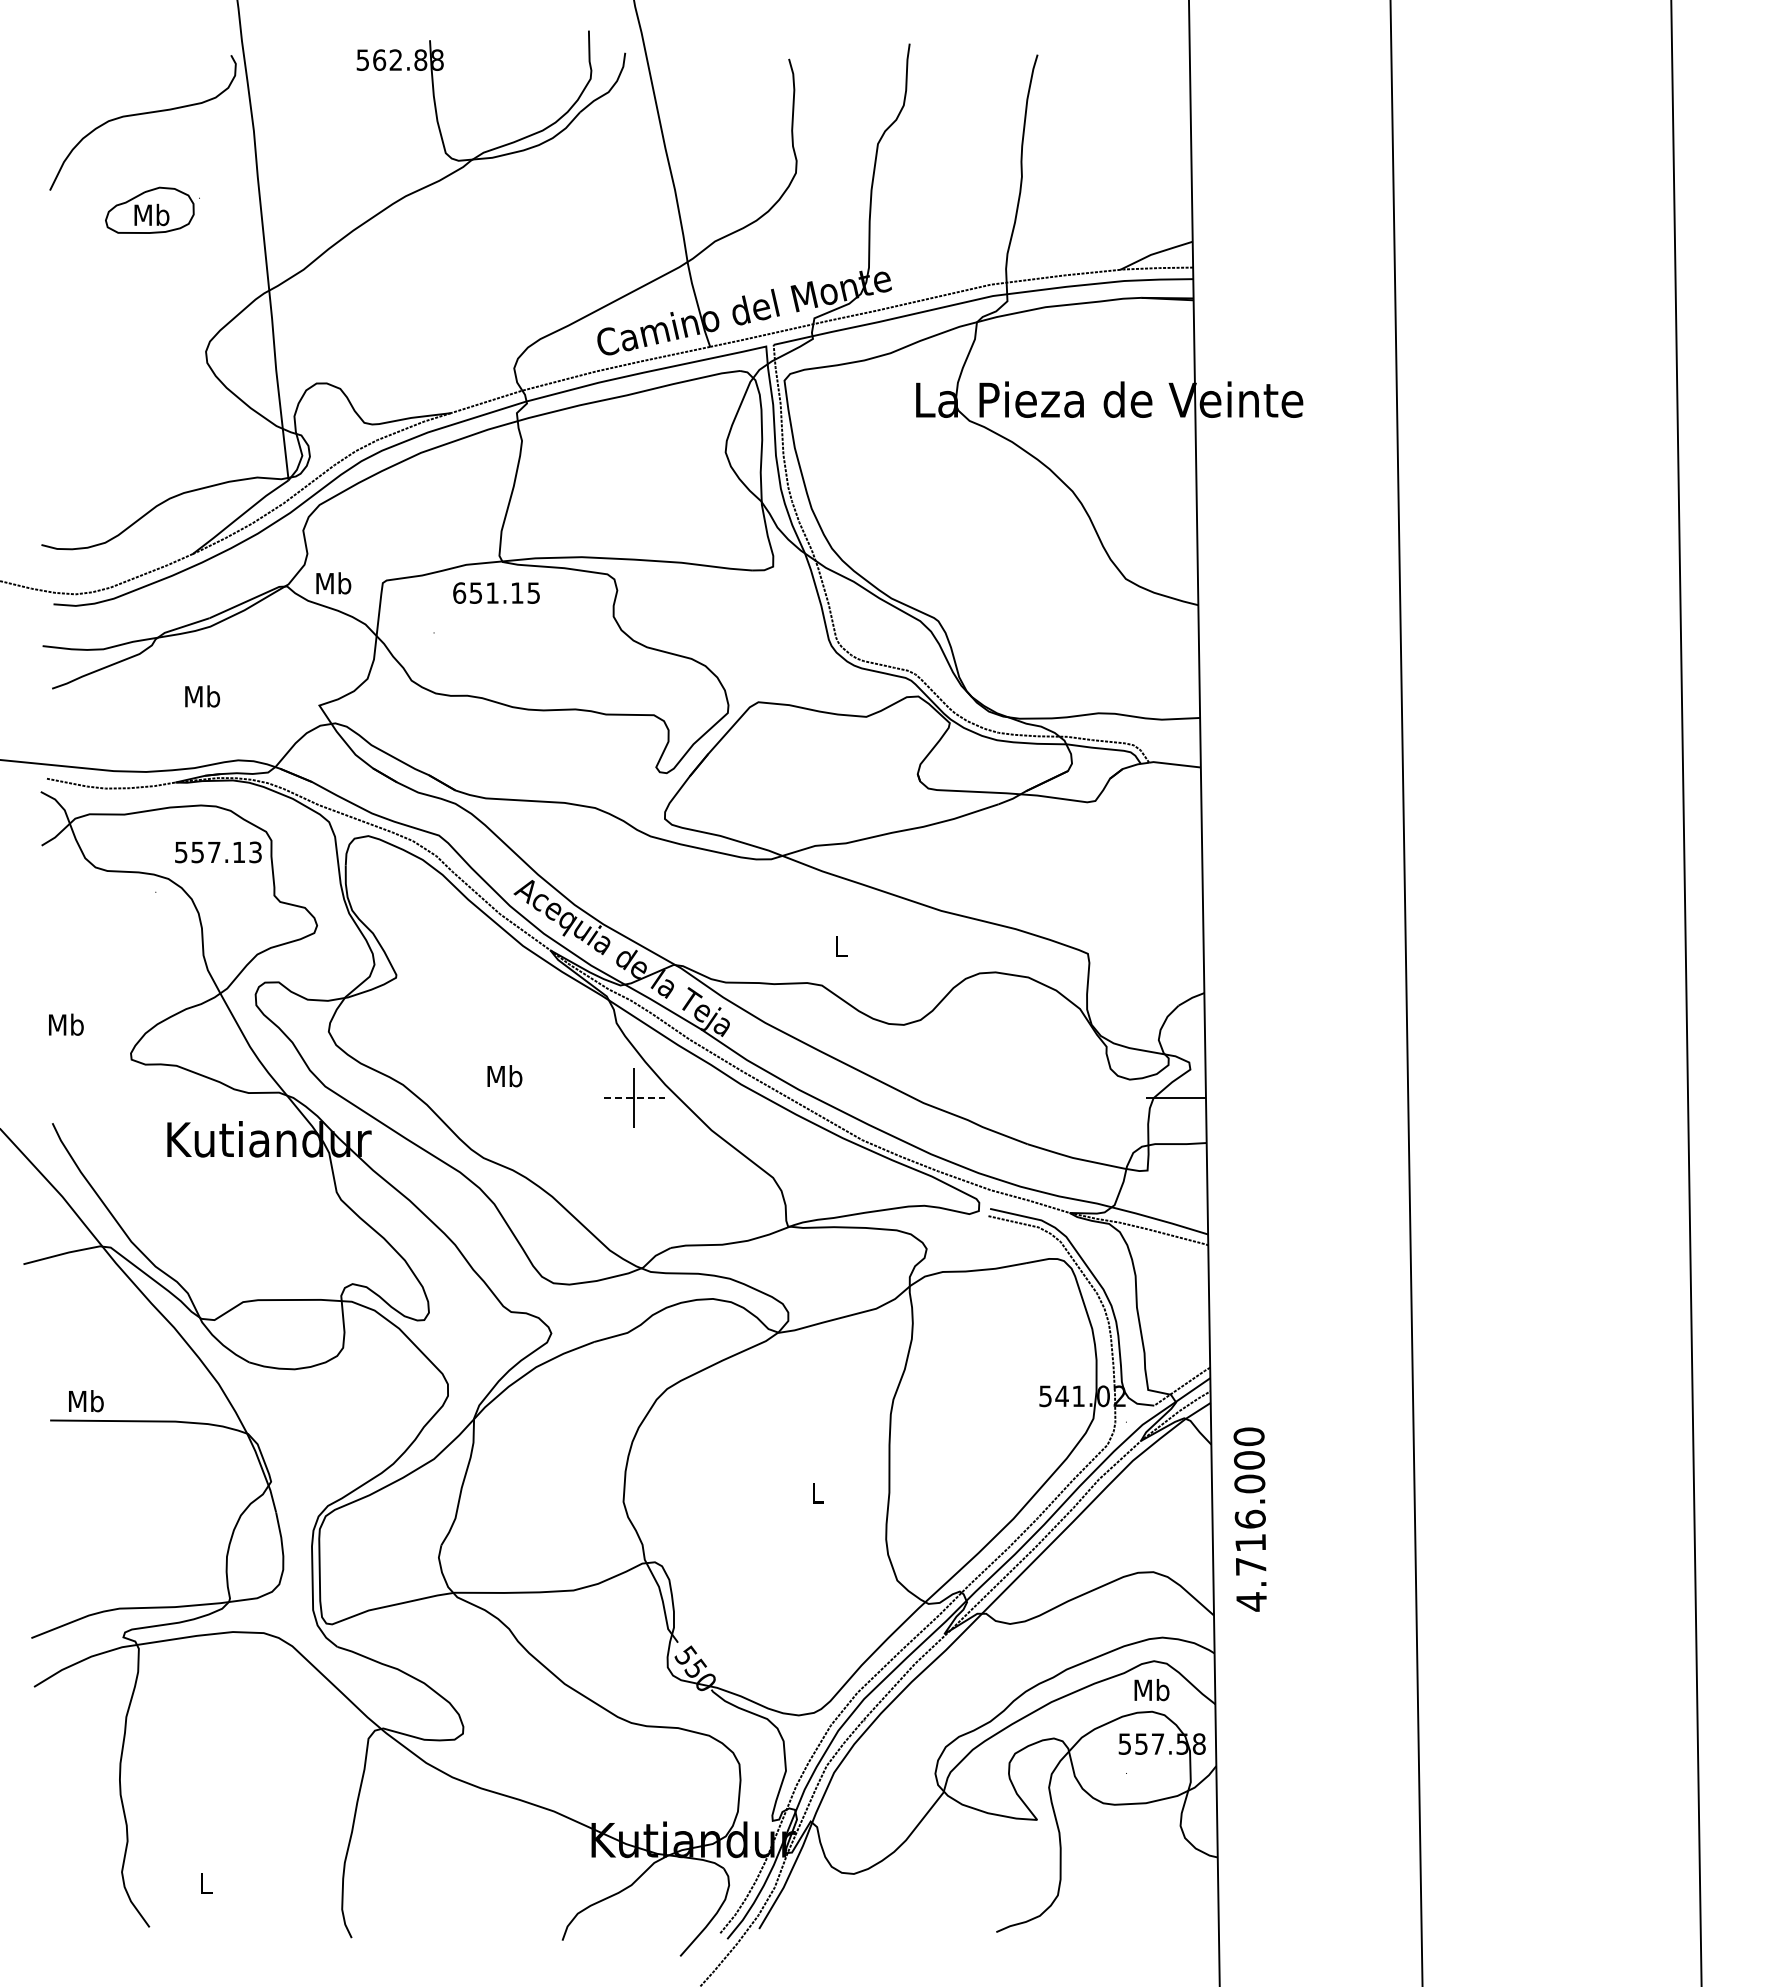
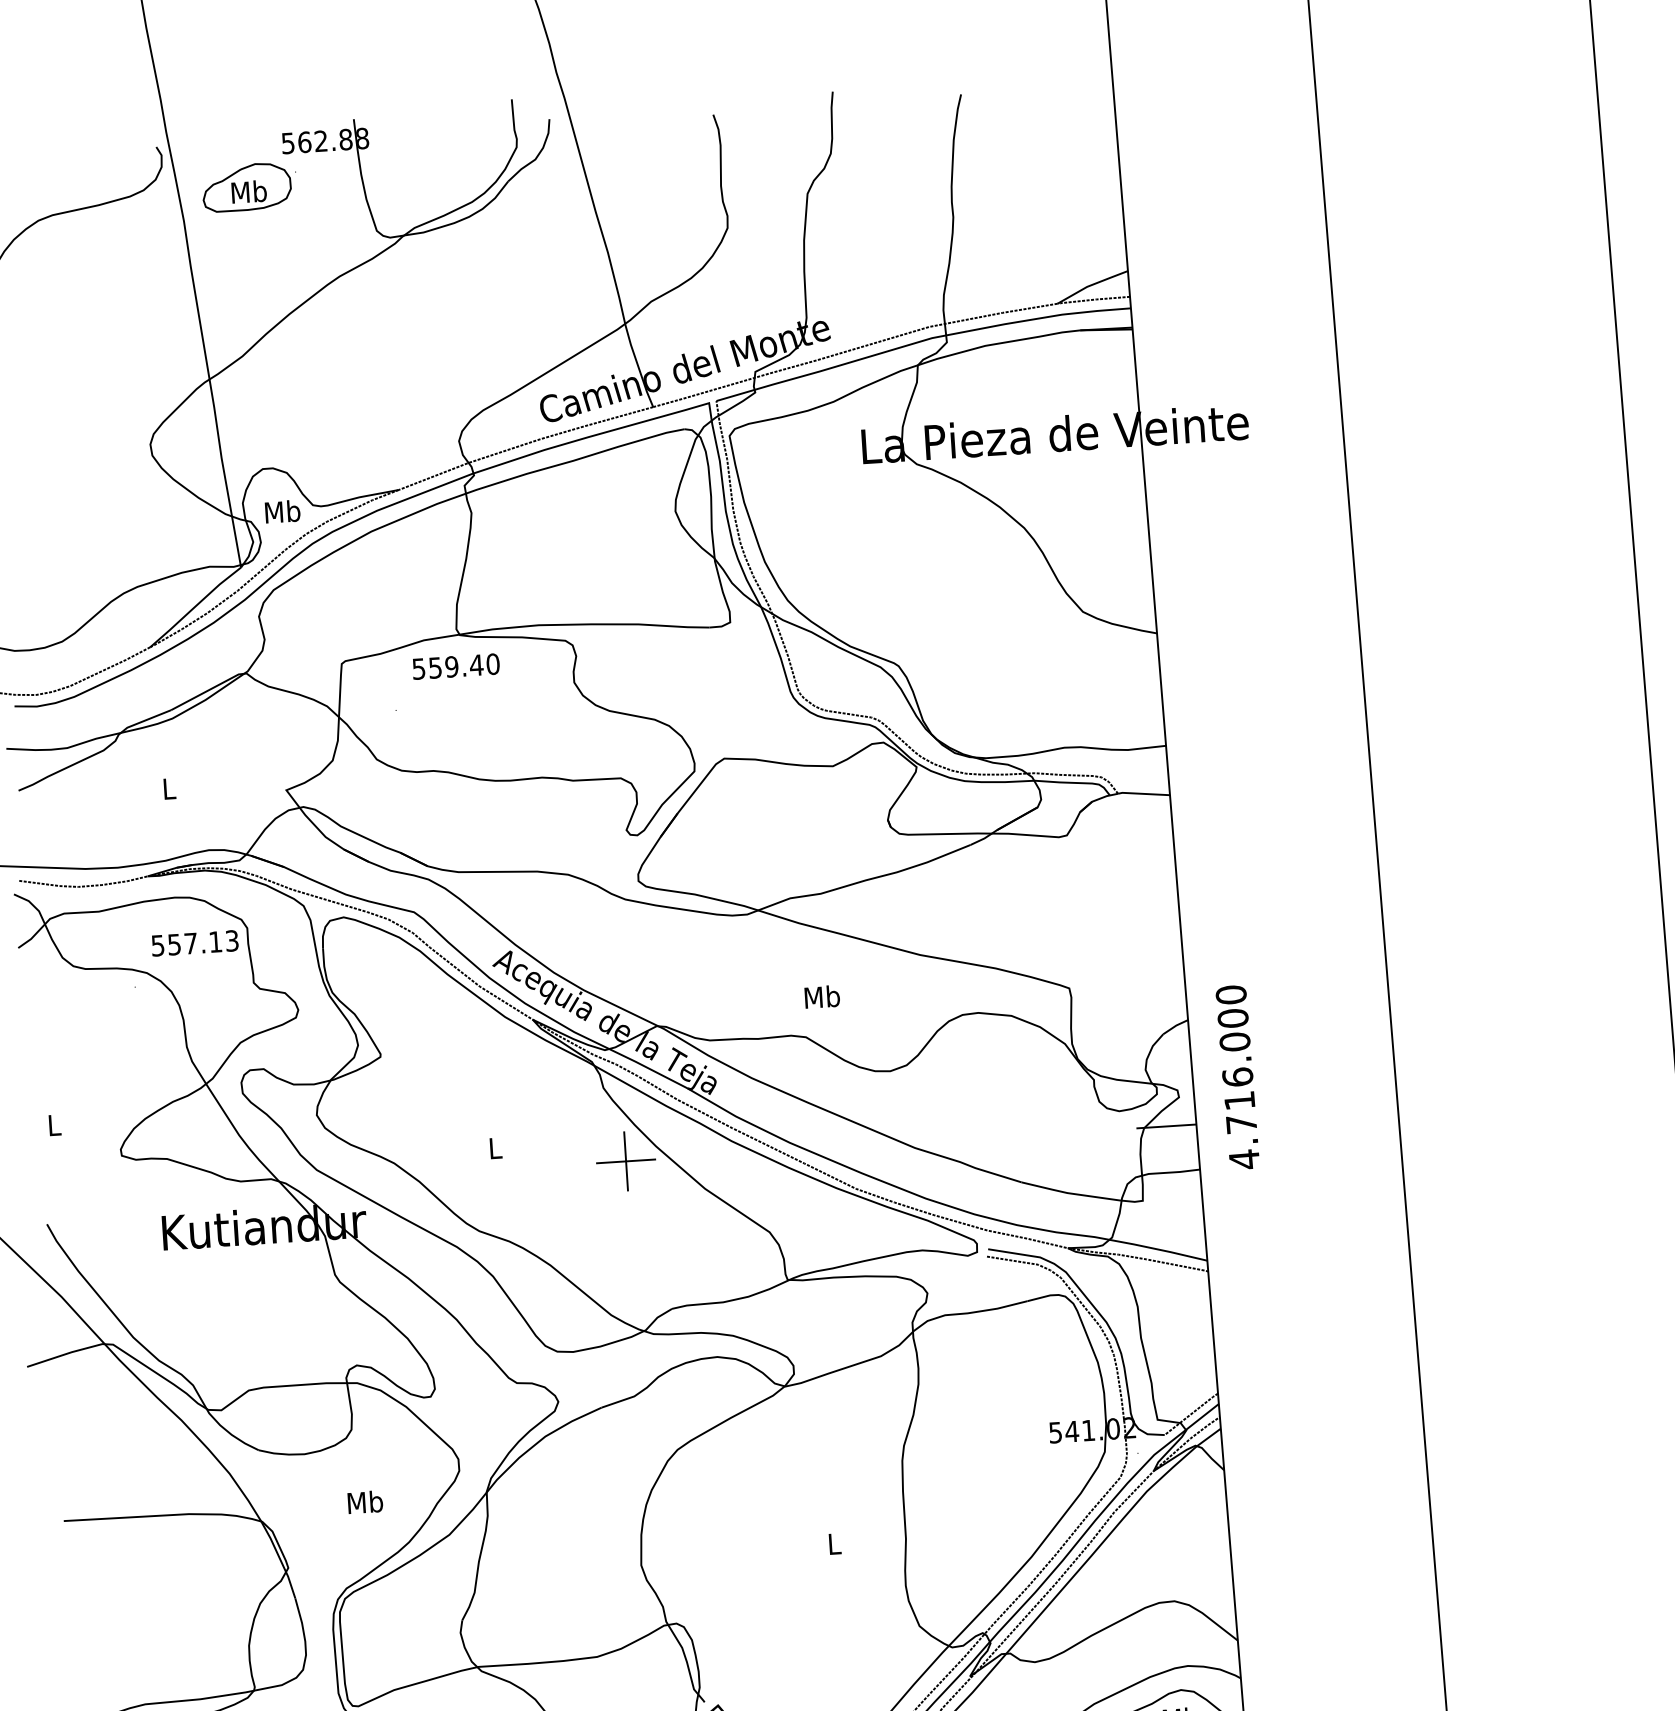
part: (152, 209) -> (249, 186), moved
text: (333, 583) -> (282, 511), moved
text: (496, 592) -> (455, 666), 651.15 -> 559.40
text: (202, 696) -> (169, 788), Mb -> L
text: (840, 946) -> (821, 997), L -> Mb
text: (66, 1024) -> (54, 1124), Mb -> L
text: (504, 1076) -> (495, 1148), Mb -> L
line: (634, 1097) -> (626, 1161), dashed -> solid
text: (86, 1401) -> (365, 1502), moved
text: (1249, 1519) -> (1236, 1077), moved

